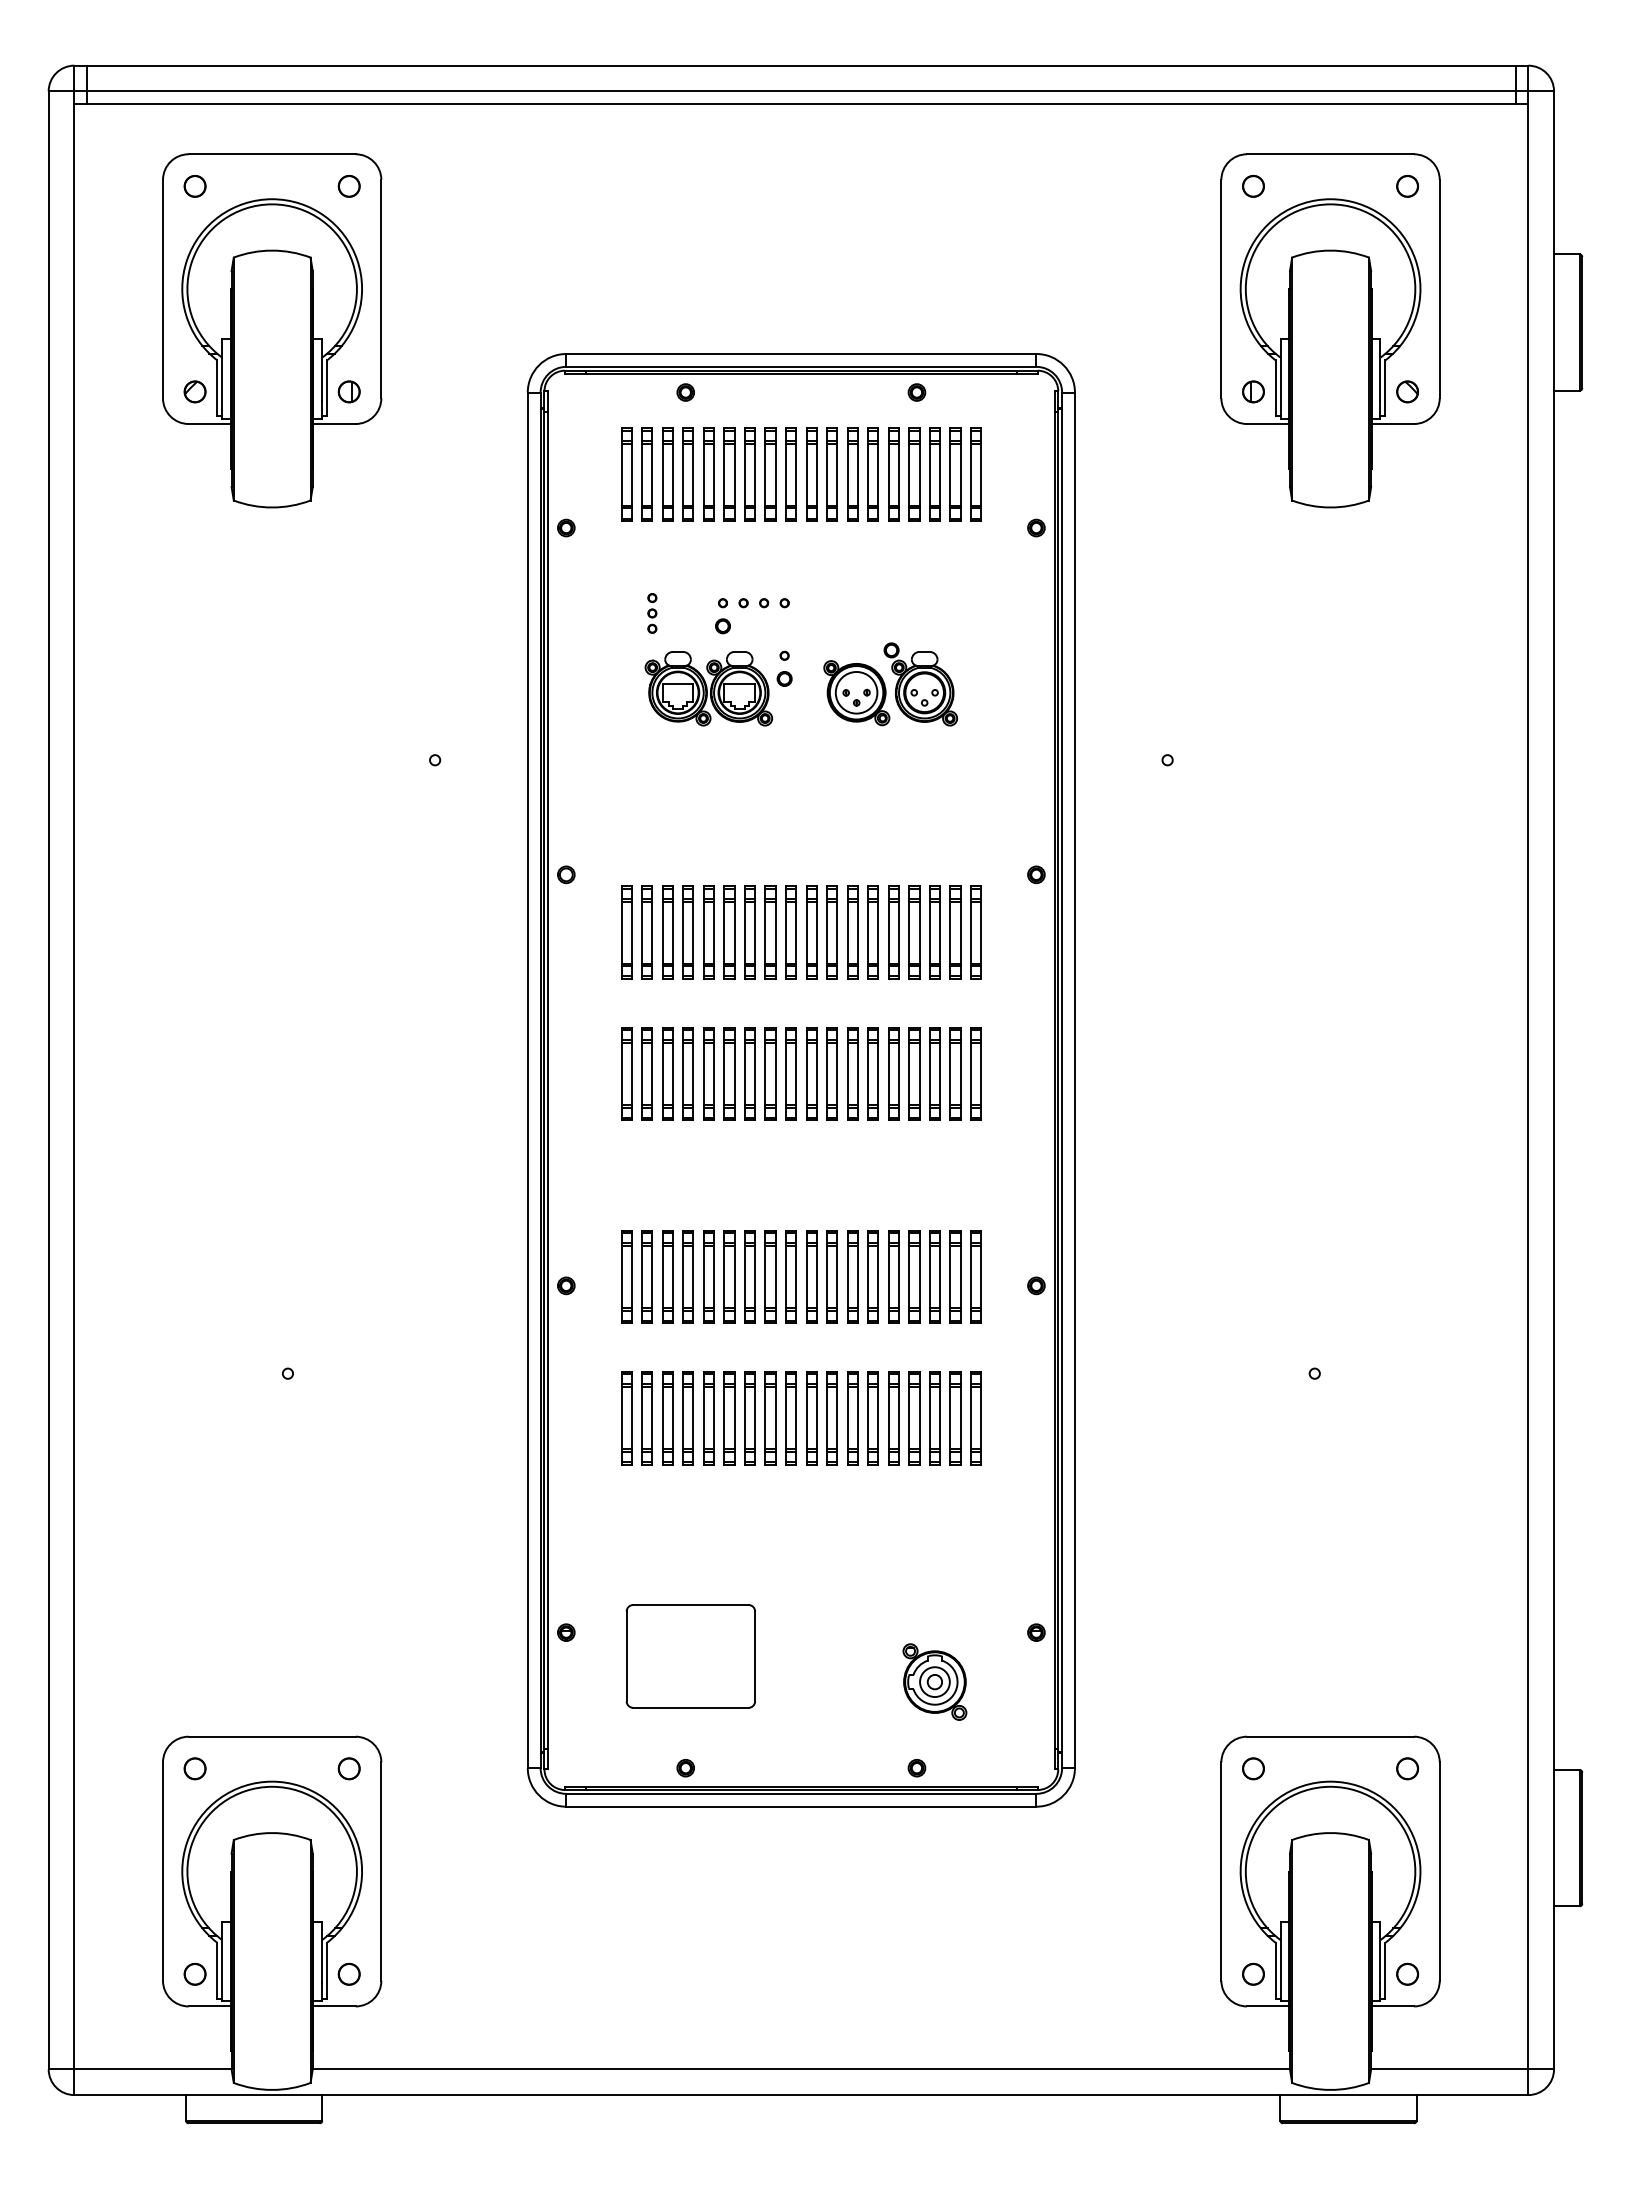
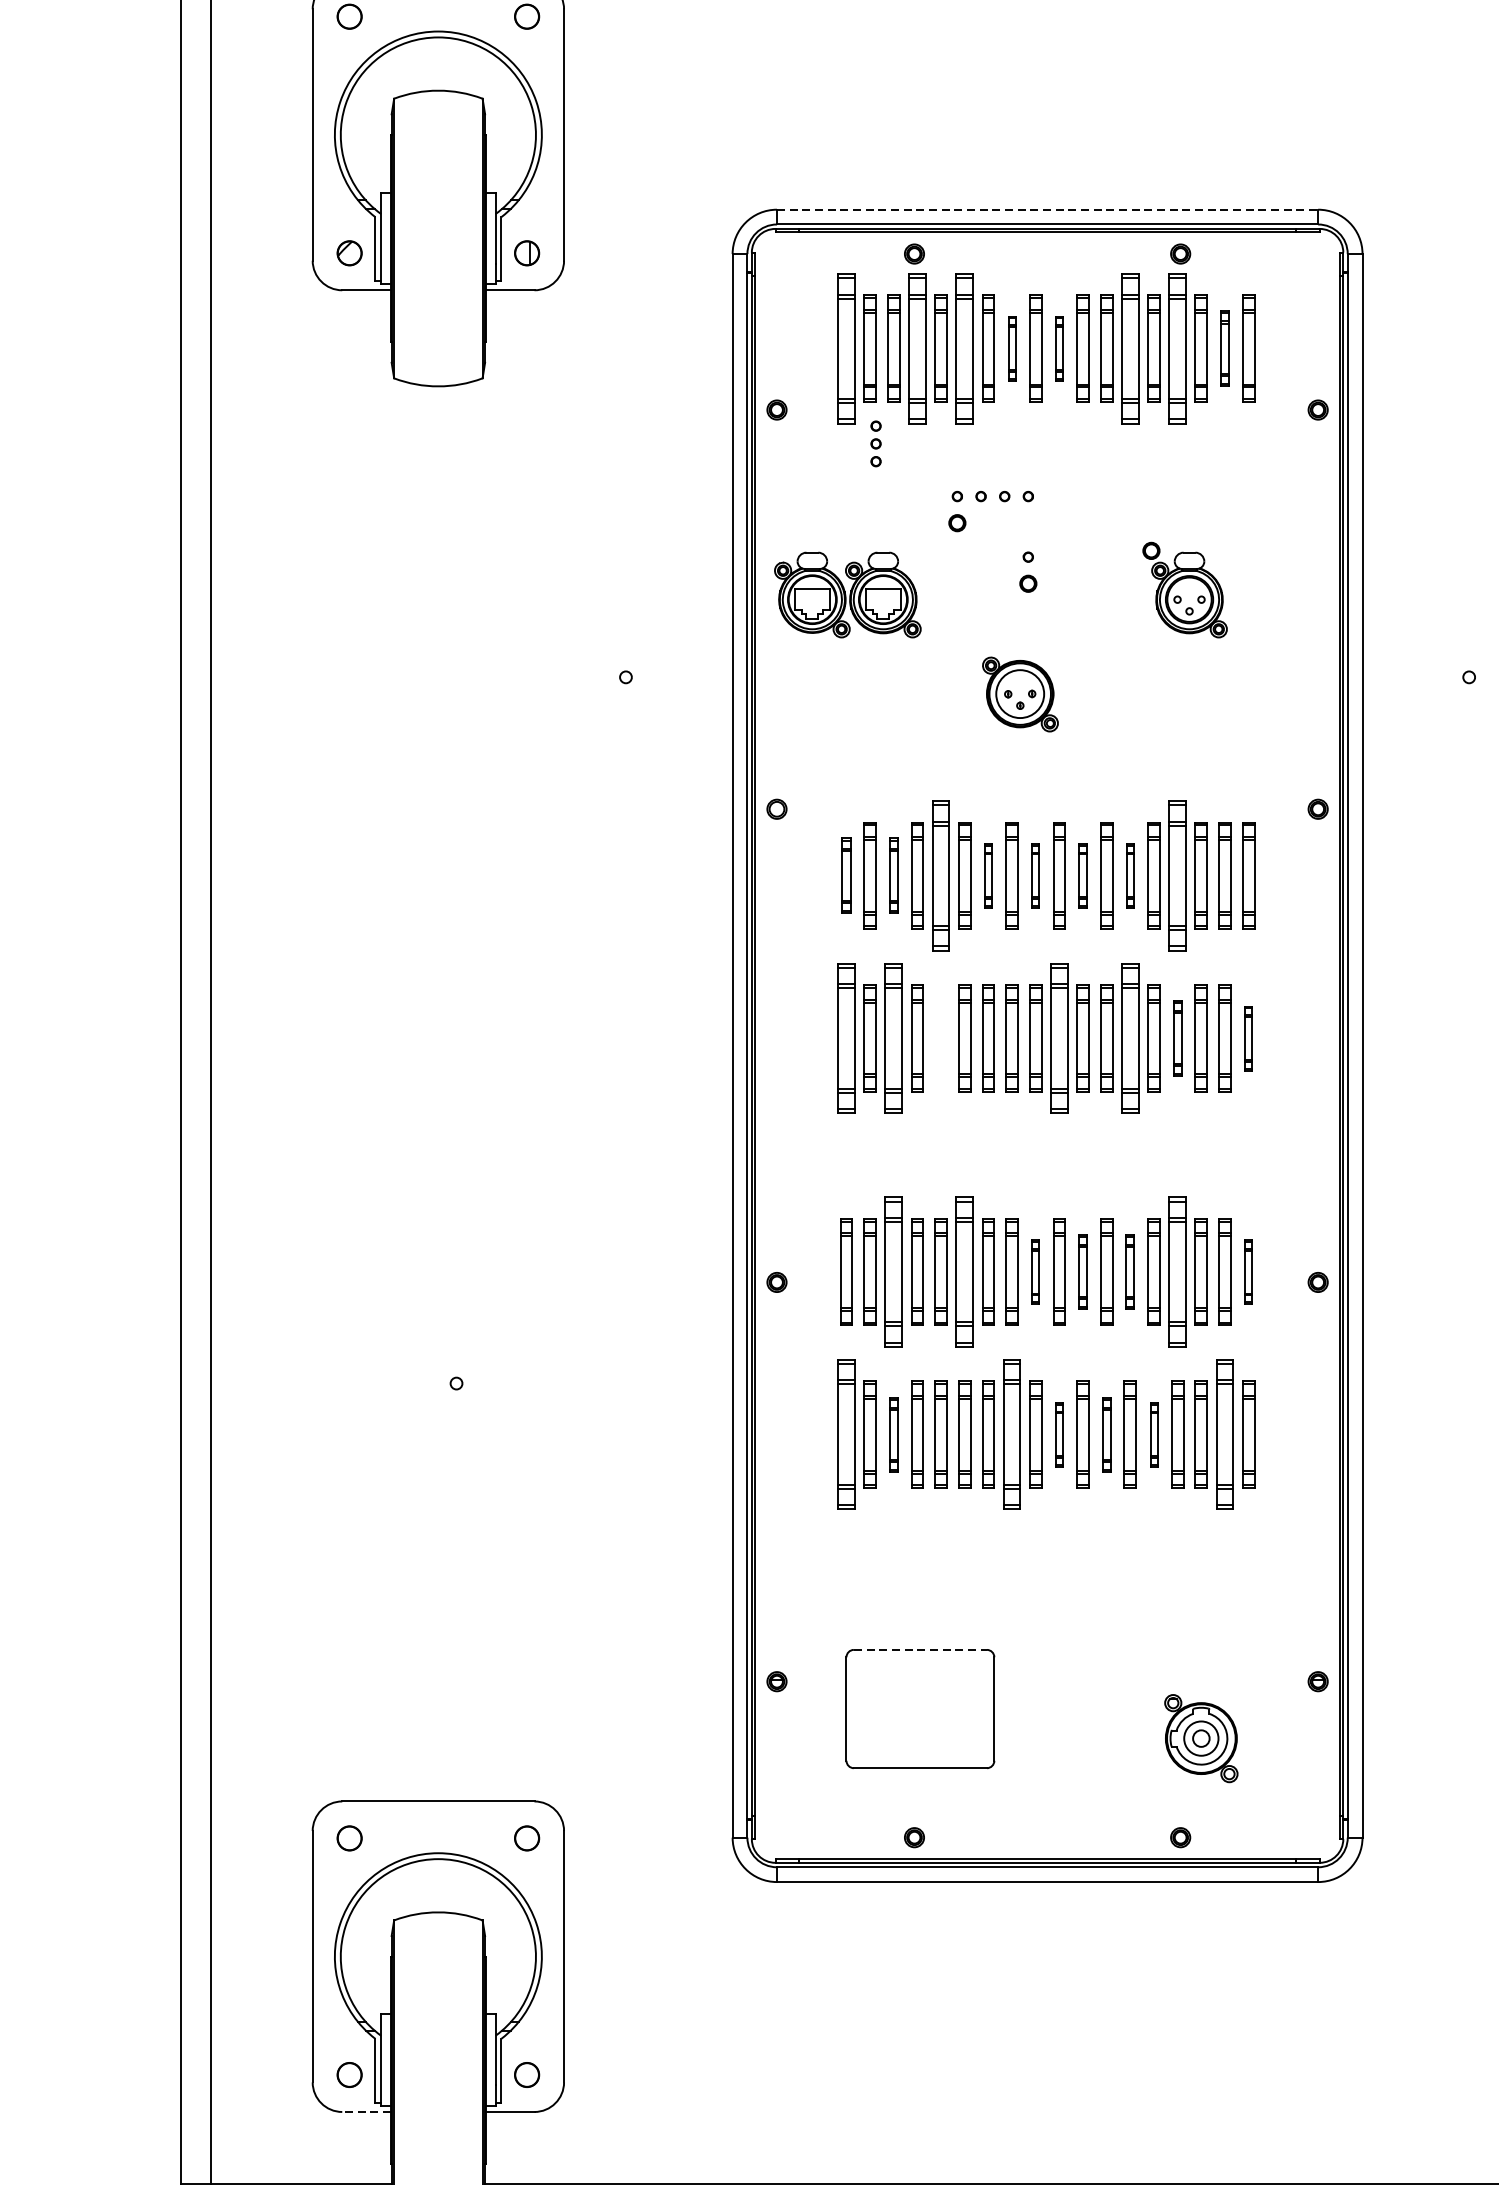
line: (801, 354) -> (1047, 210), solid -> dashed
part: (626, 474) -> (846, 348), size x1.4
part: (687, 474) -> (916, 348), size x1.4
part: (729, 474) -> (964, 348), size x1.4
part: (770, 474) -> (1012, 348), size x0.6
part: (811, 474) -> (1059, 348), size x0.6
part: (872, 474) -> (1129, 348), size x1.4
part: (914, 474) -> (1177, 348), size x1.4
part: (955, 474) -> (1225, 348), size x0.7
part: (652, 613) -> (876, 443), moved
part: (708, 688) -> (847, 594), moved
part: (856, 693) -> (1020, 694), moved
part: (626, 932) -> (846, 875), size x0.7
part: (667, 932) -> (893, 875), size x0.7
part: (708, 932) -> (940, 875), size x1.4
part: (749, 932) -> (987, 875), size x0.6
part: (790, 932) -> (1035, 875), size x0.6
part: (831, 932) -> (1082, 875), size x0.6
part: (872, 932) -> (1129, 875), size x0.6
part: (914, 932) -> (1177, 875), size x1.4
part: (626, 1073) -> (846, 1037), size x1.4
part: (667, 1073) -> (893, 1037), size x1.4
part: (708, 1073) -> (940, 1037), removed
part: (811, 1073) -> (1059, 1037), size x1.4
part: (872, 1073) -> (1129, 1037), size x1.4
part: (914, 1073) -> (1177, 1037), size x0.7
part: (975, 1073) -> (1248, 1037), size x0.6
part: (667, 1276) -> (893, 1271), size x1.4
part: (729, 1276) -> (964, 1271), size x1.4
part: (790, 1276) -> (1035, 1271), size x0.6
part: (831, 1276) -> (1082, 1271), size x0.7
part: (872, 1276) -> (1129, 1271), size x0.7
part: (914, 1276) -> (1177, 1271), size x1.4
part: (975, 1276) -> (1248, 1271), size x0.6
part: (626, 1418) -> (846, 1435), size x1.4
part: (667, 1418) -> (893, 1435), size x0.7
part: (770, 1418) -> (1012, 1435), size x1.4
part: (811, 1418) -> (1059, 1435), size x0.6
part: (852, 1418) -> (1106, 1435), size x0.7
part: (893, 1418) -> (1153, 1435), size x0.6
part: (955, 1418) -> (1225, 1435), size x1.4
line: (690, 1605) -> (919, 1650), solid -> dashed
line: (209, 2006) -> (366, 2112), solid -> dashed

